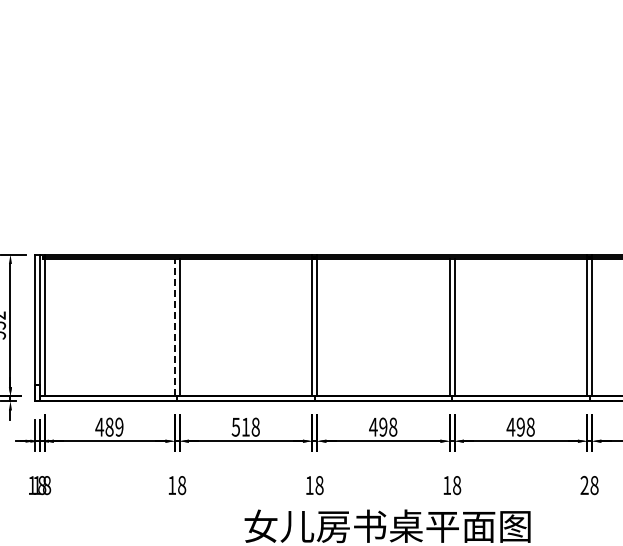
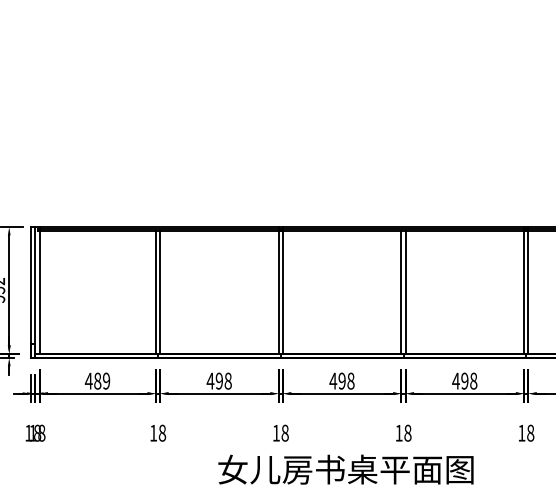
line: (174, 327) -> (155, 292), dashed -> solid
text: (240, 426) -> (214, 380), 518 -> 498
text: (584, 484) -> (521, 432), 28 -> 18

